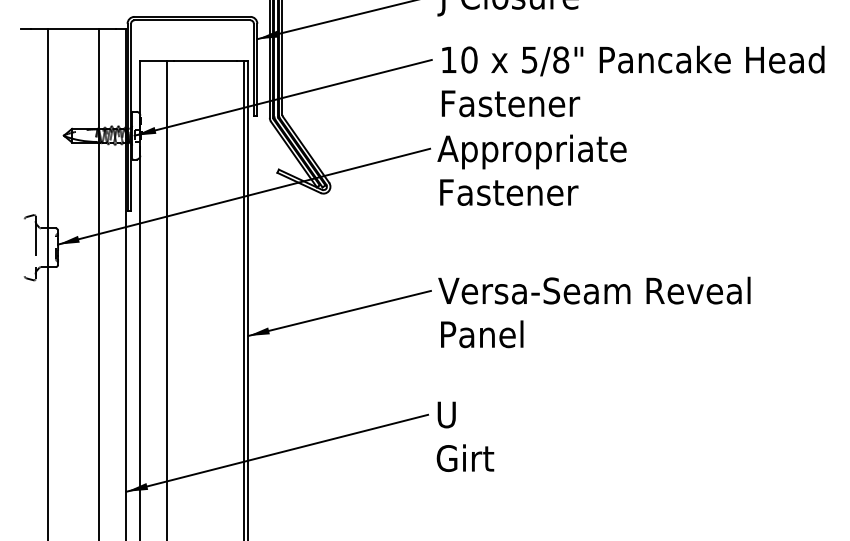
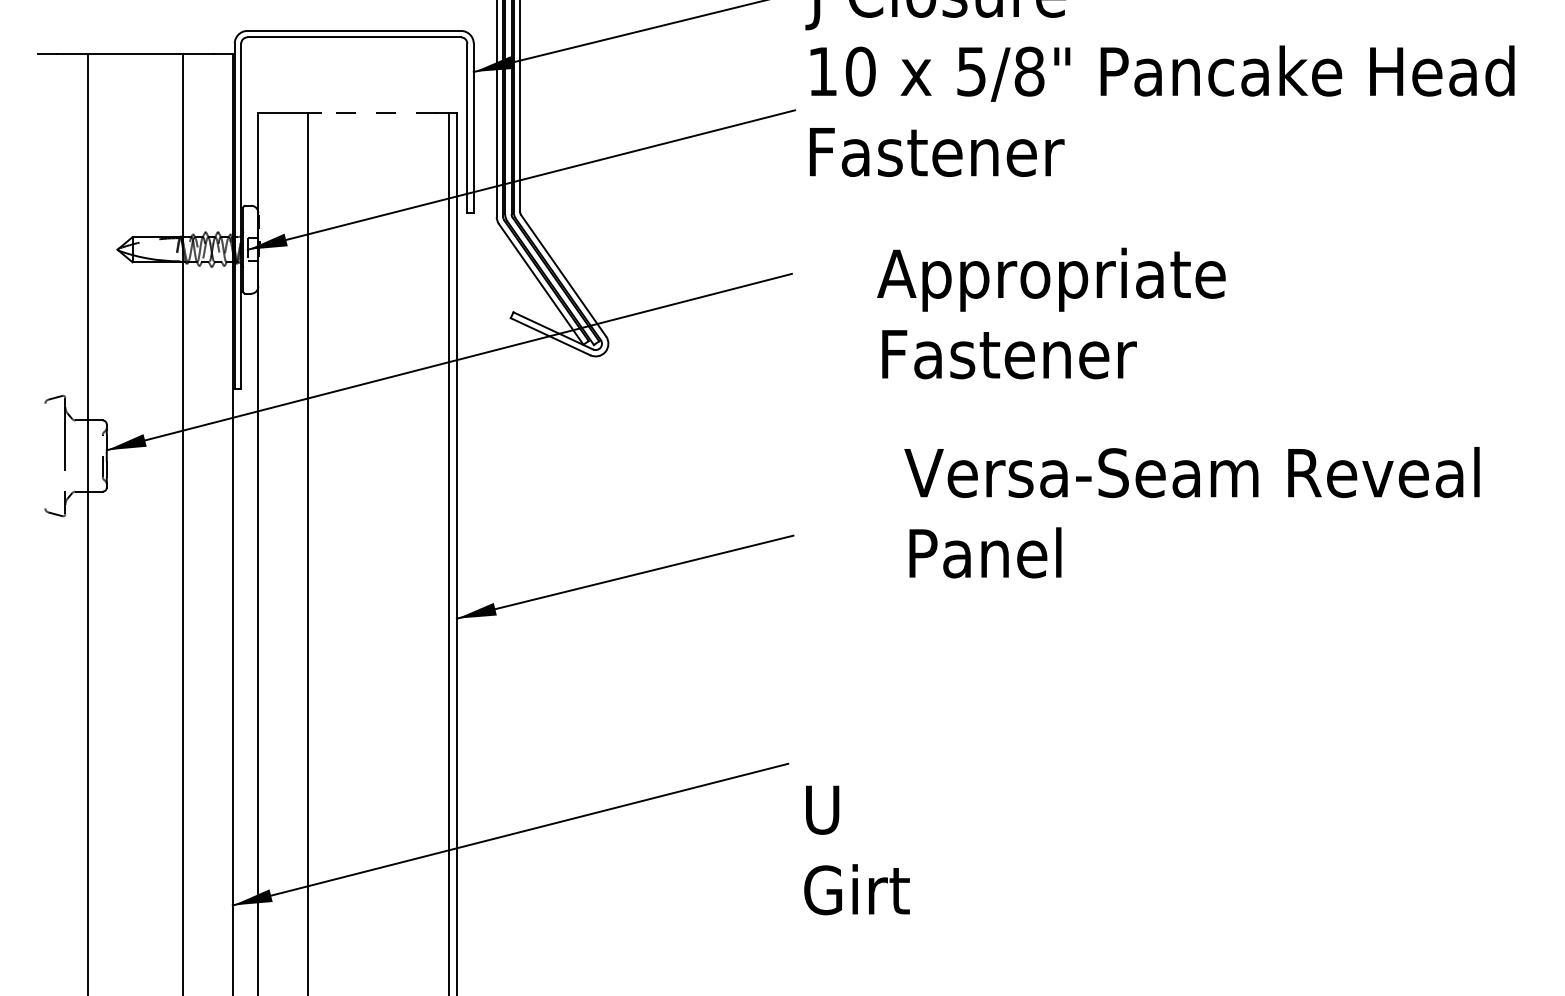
line: (205, 61) -> (378, 113), solid -> dashed
text: (632, 81) -> (1160, 111), moved
text: (531, 169) -> (1050, 311), moved
text: (594, 312) -> (1192, 512), moved
text: (465, 436) -> (857, 849), moved

